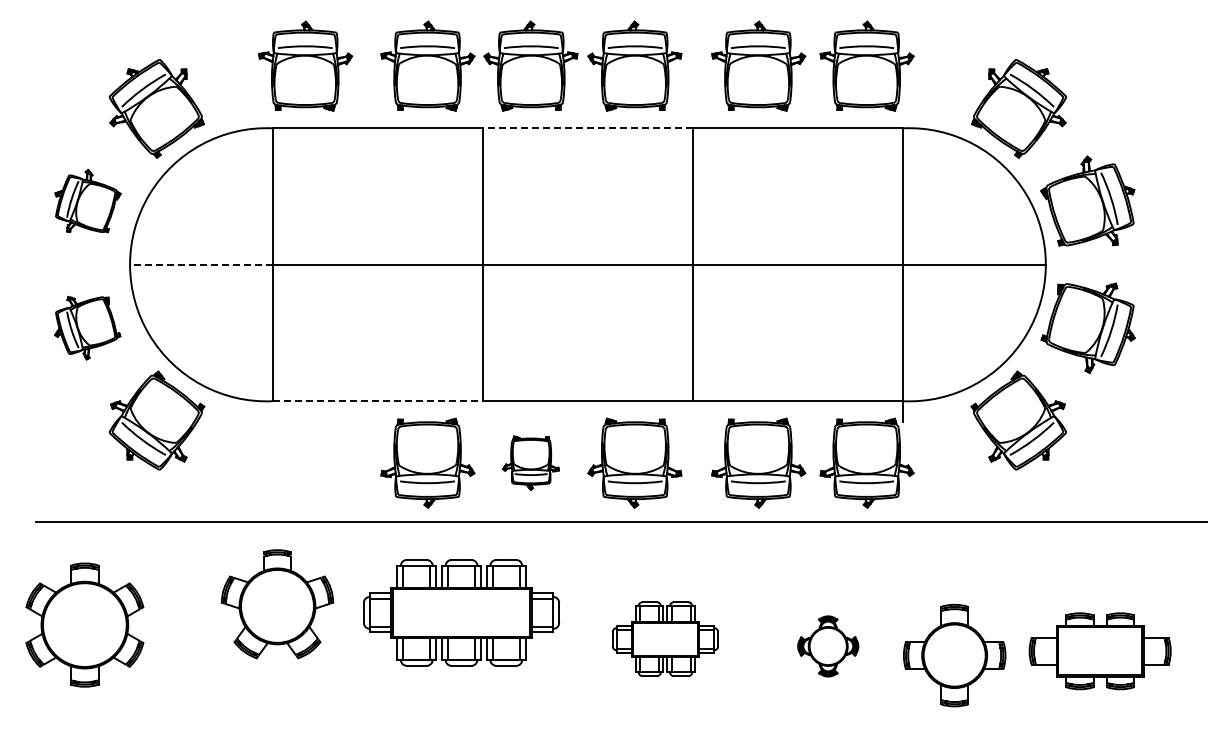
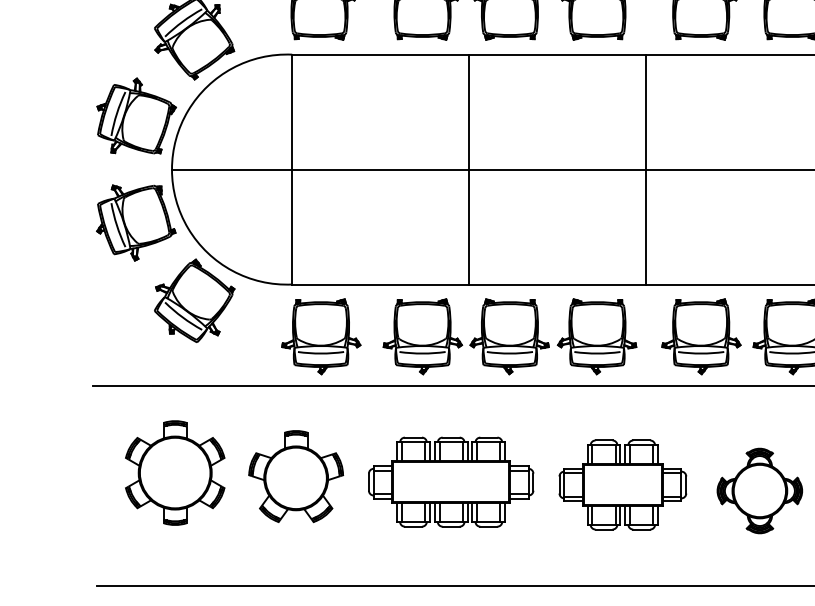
line: (587, 128) -> (557, 54), dashed -> solid
part: (87, 200) -> (136, 115), size x1.43
line: (200, 264) -> (231, 169), dashed -> solid
part: (87, 327) -> (136, 222), size x1.43
line: (378, 401) -> (381, 284), dashed -> solid
part: (307, 462) -> (321, 336), added
part: (530, 462) -> (509, 336), size x1.67
part: (277, 604) -> (296, 476), moved
part: (461, 612) -> (451, 481), moved
part: (84, 624) -> (174, 472), moved
part: (665, 638) -> (622, 484), size x1.43
part: (828, 646) -> (760, 491), size x1.67

